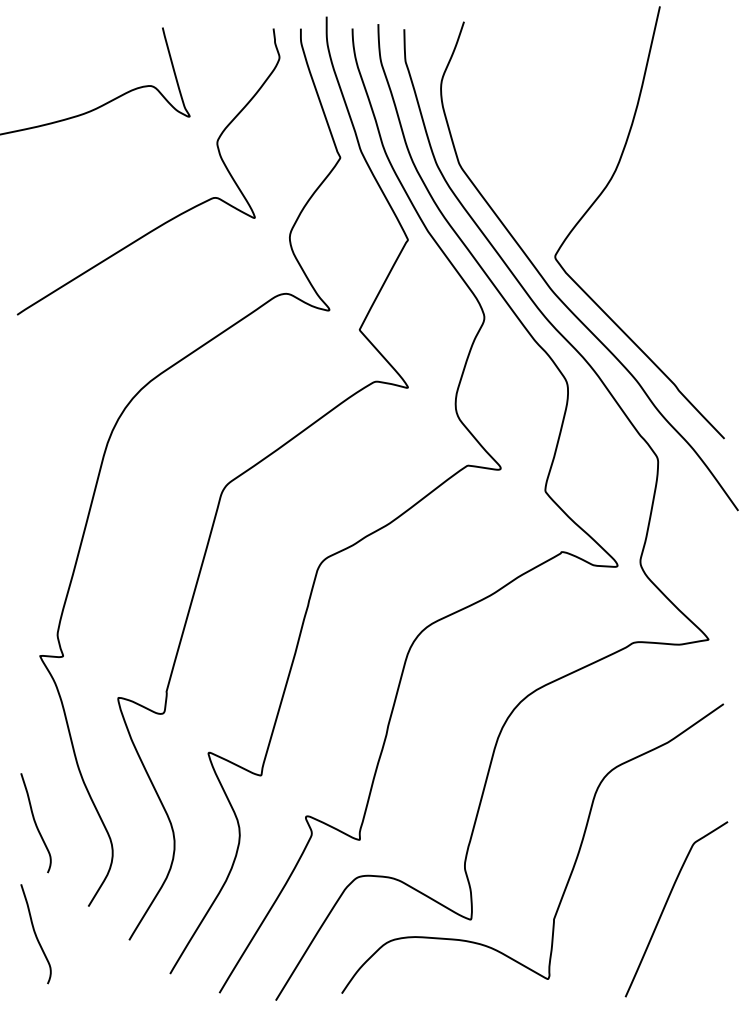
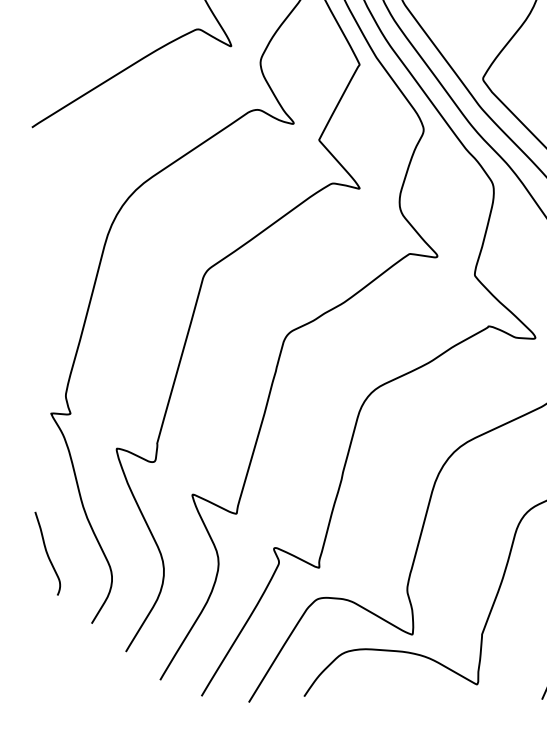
curve: (35, 934) -> (47, 647), removed

